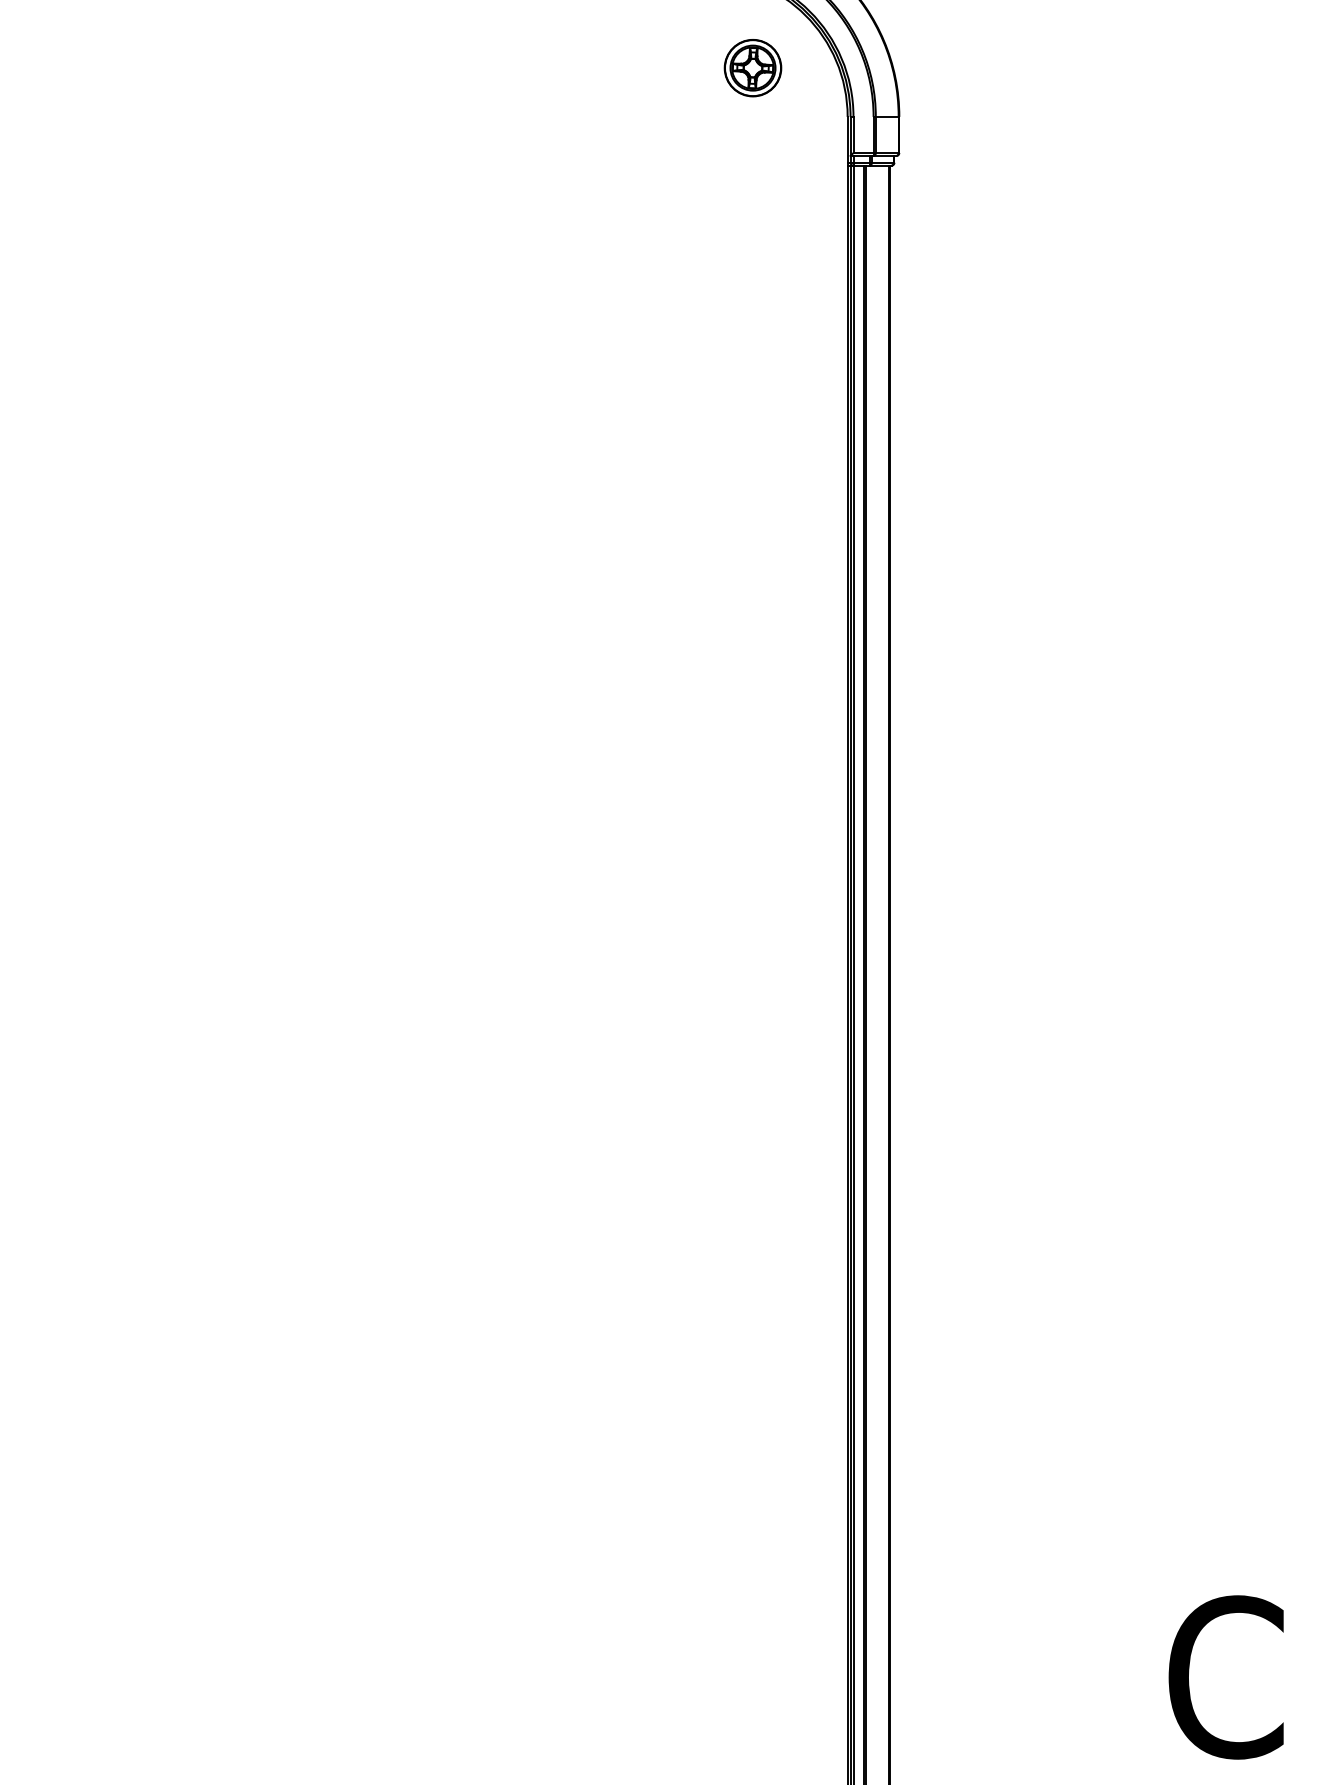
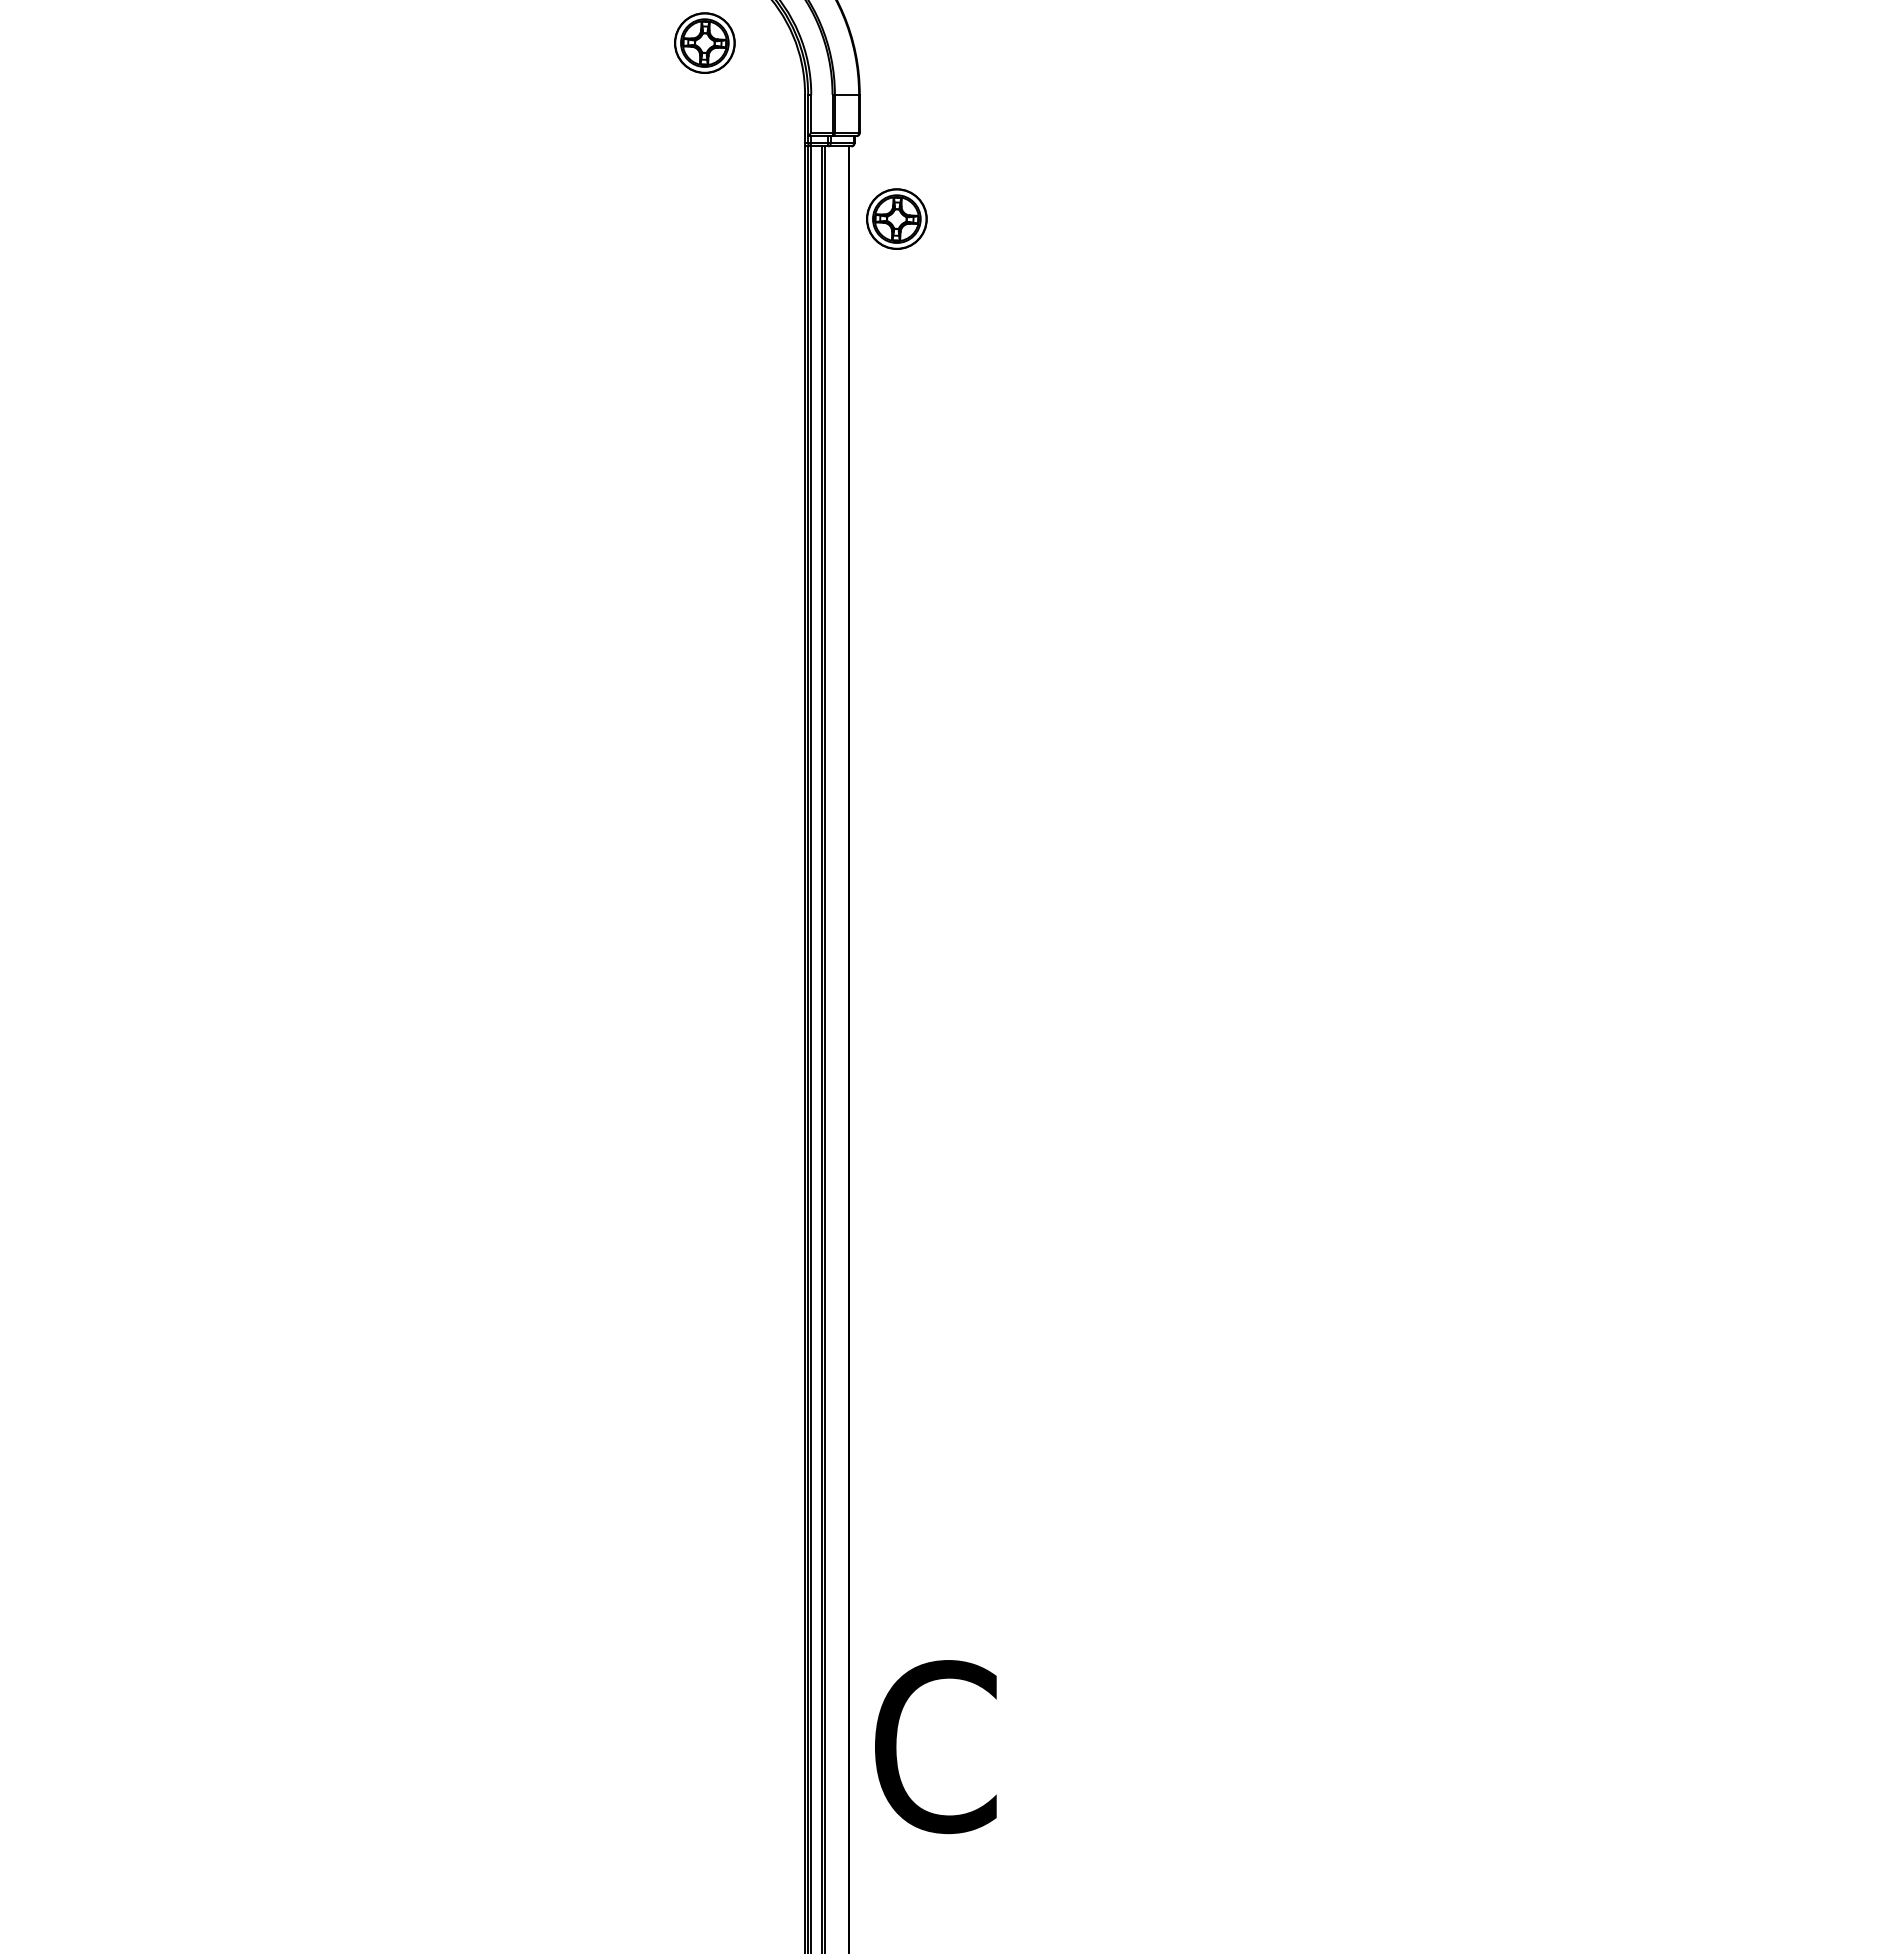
part: (934, 233) -> (896, 218), added
text: (1225, 1677) -> (935, 1747), moved

